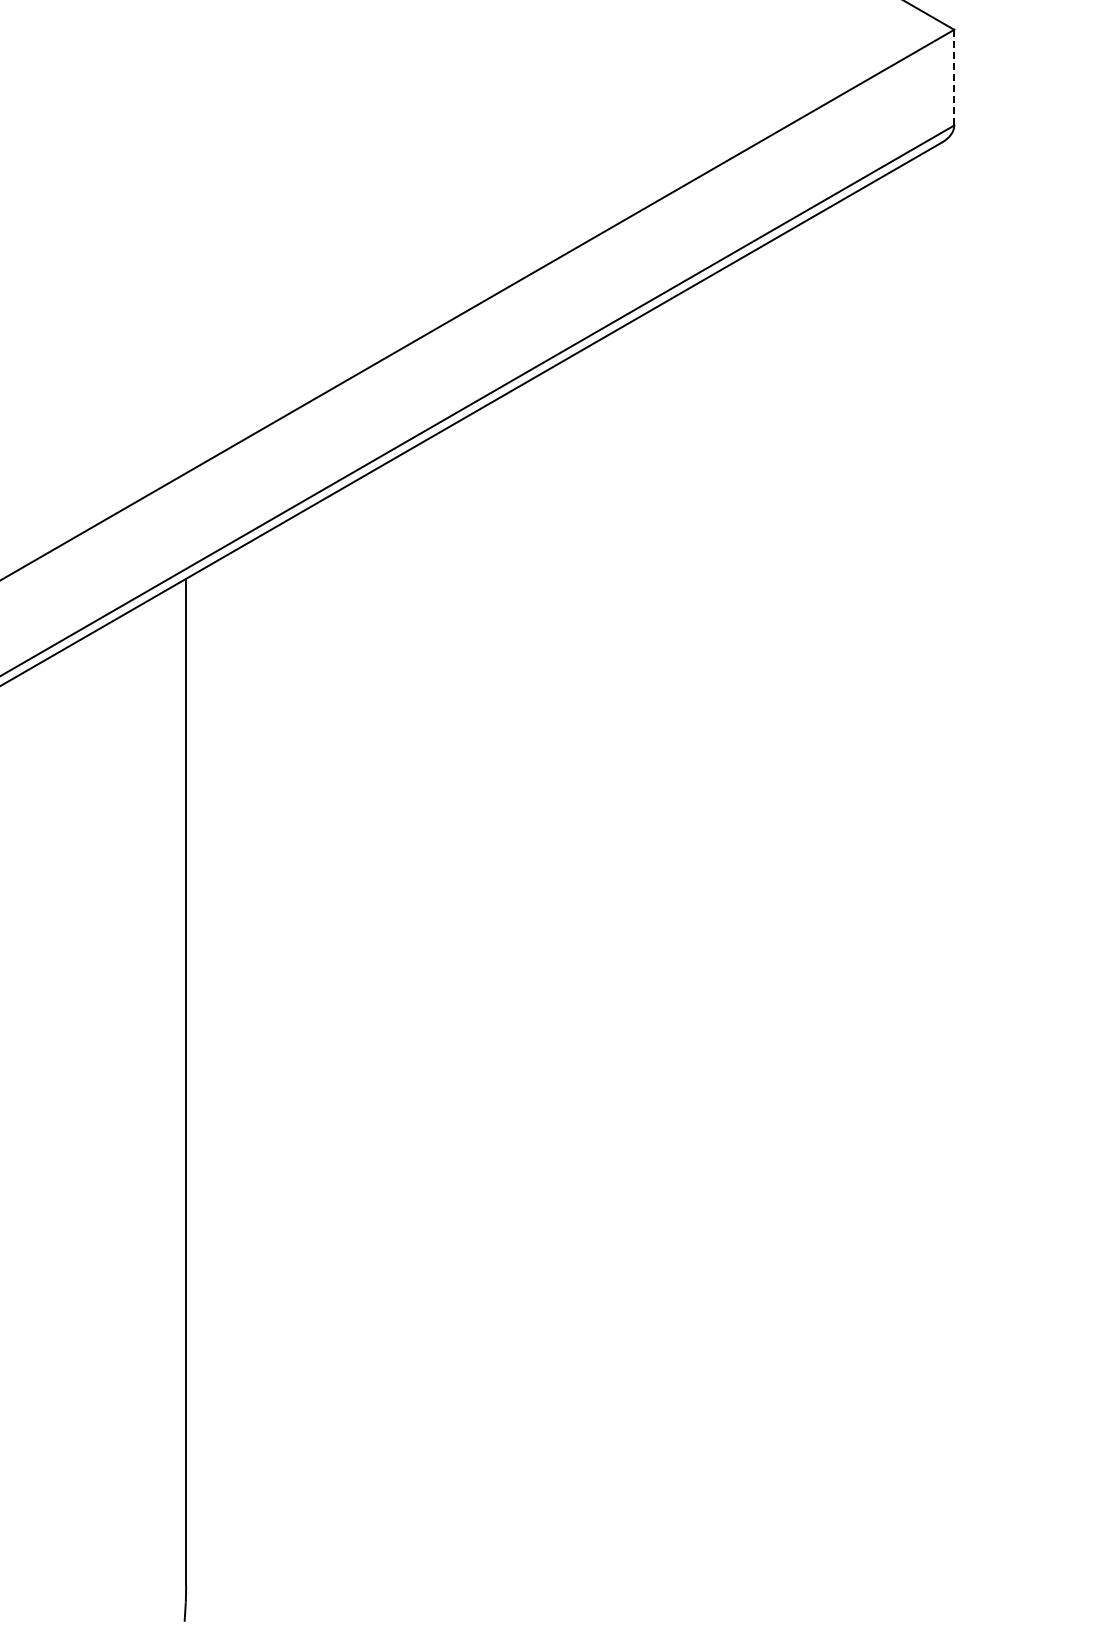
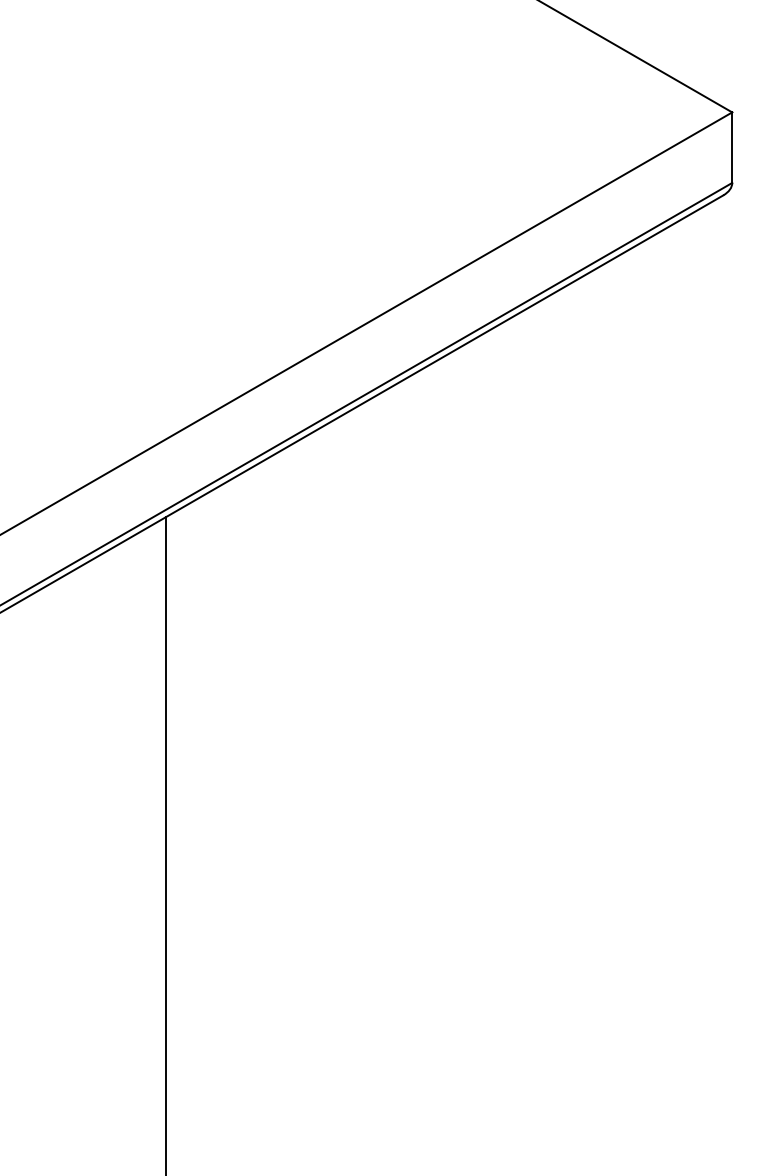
line: (954, 77) -> (732, 147), dashed -> solid

